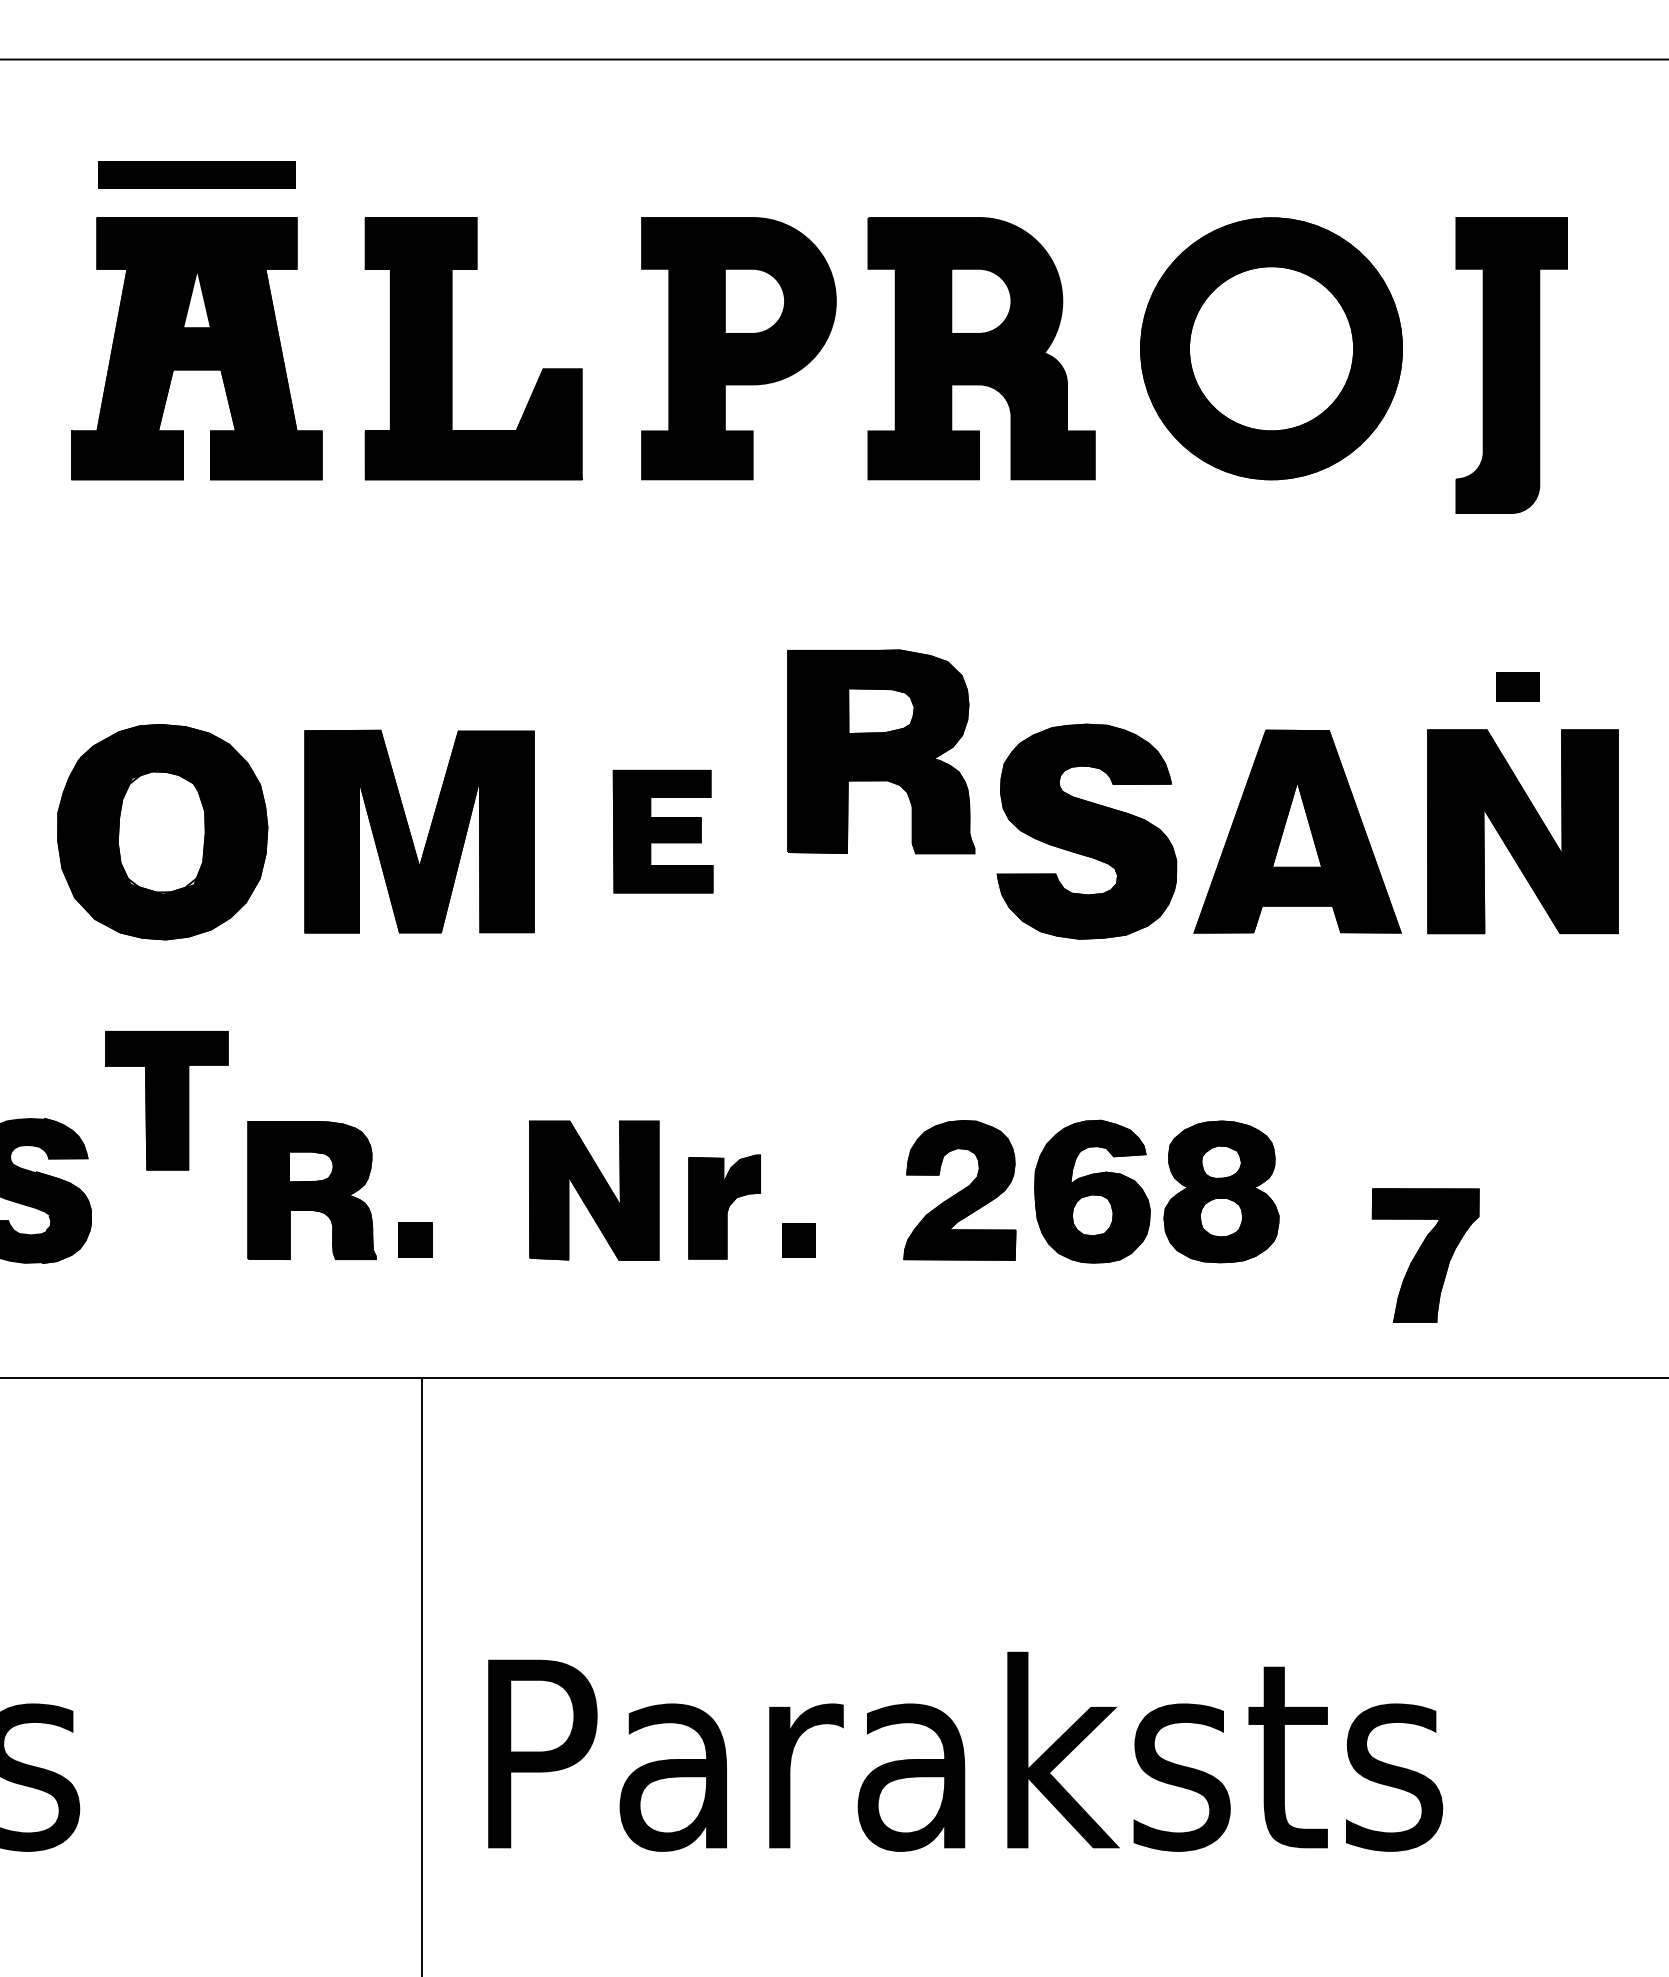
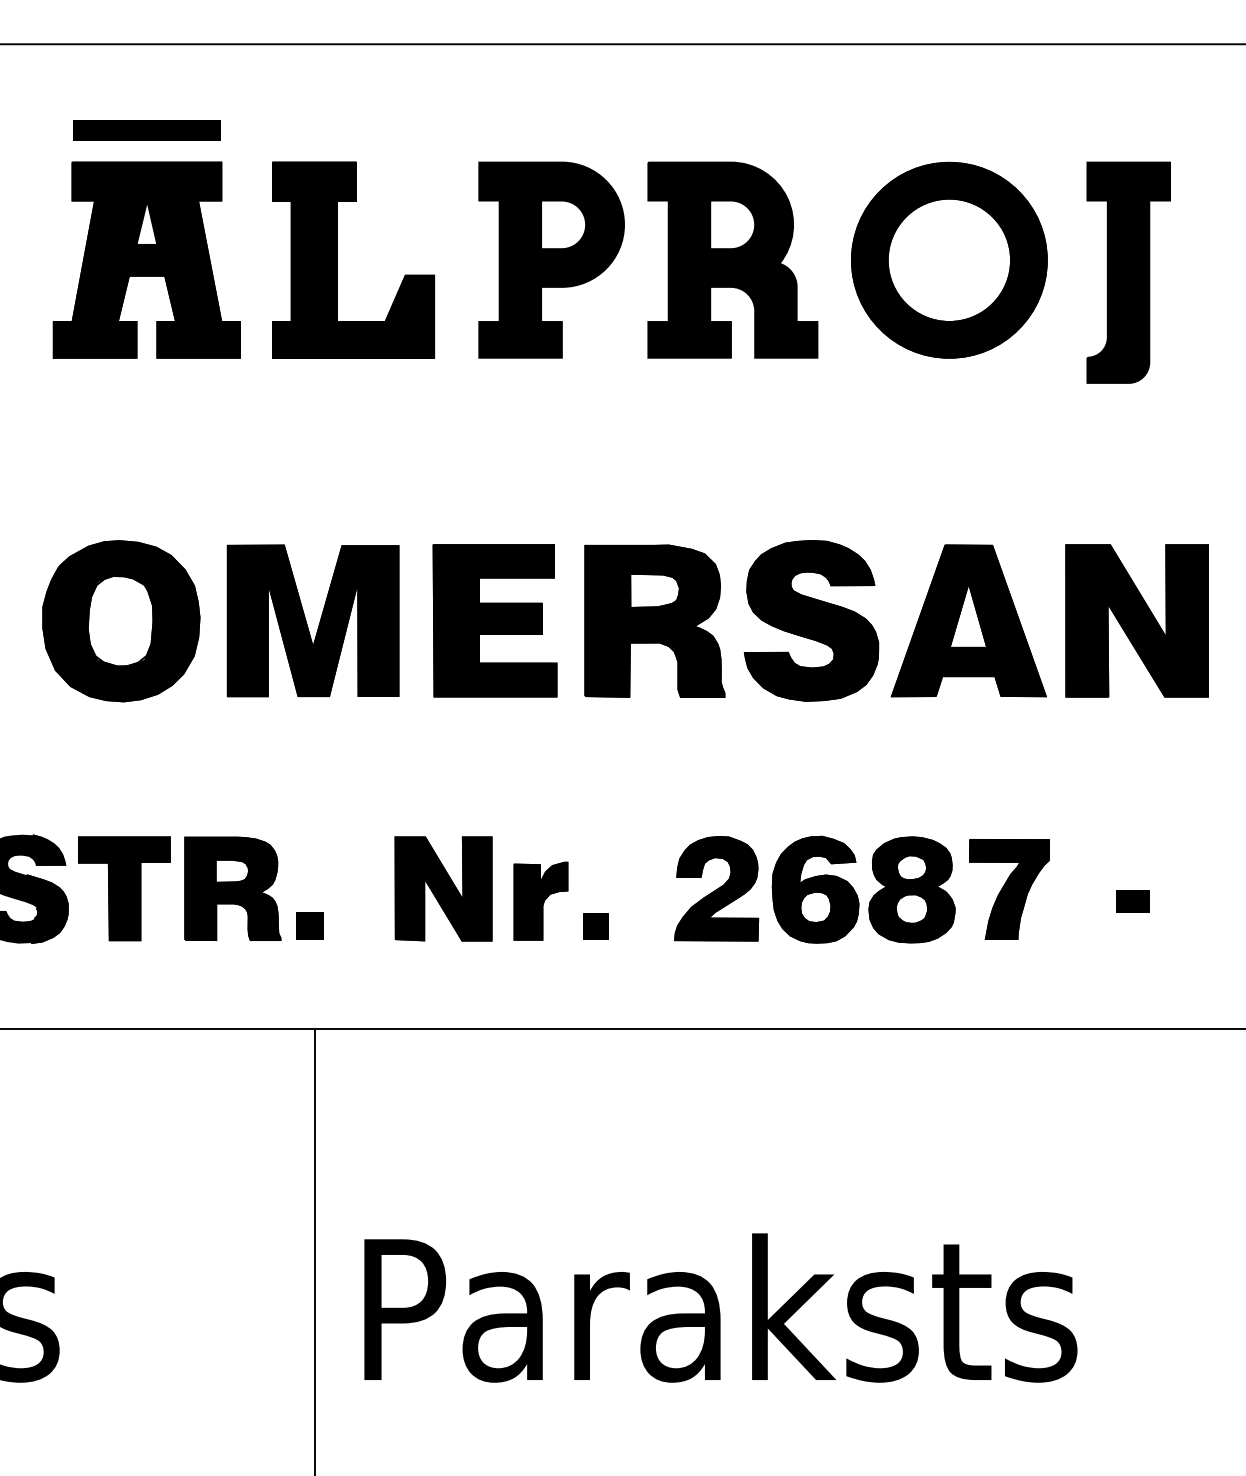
part: (1516, 686) -> (1132, 901), moved
part: (880, 750) -> (654, 620), moved
part: (662, 831) -> (494, 620), size x1.67
part: (166, 1100) -> (124, 888), moved
part: (1425, 1255) -> (1009, 889), moved

